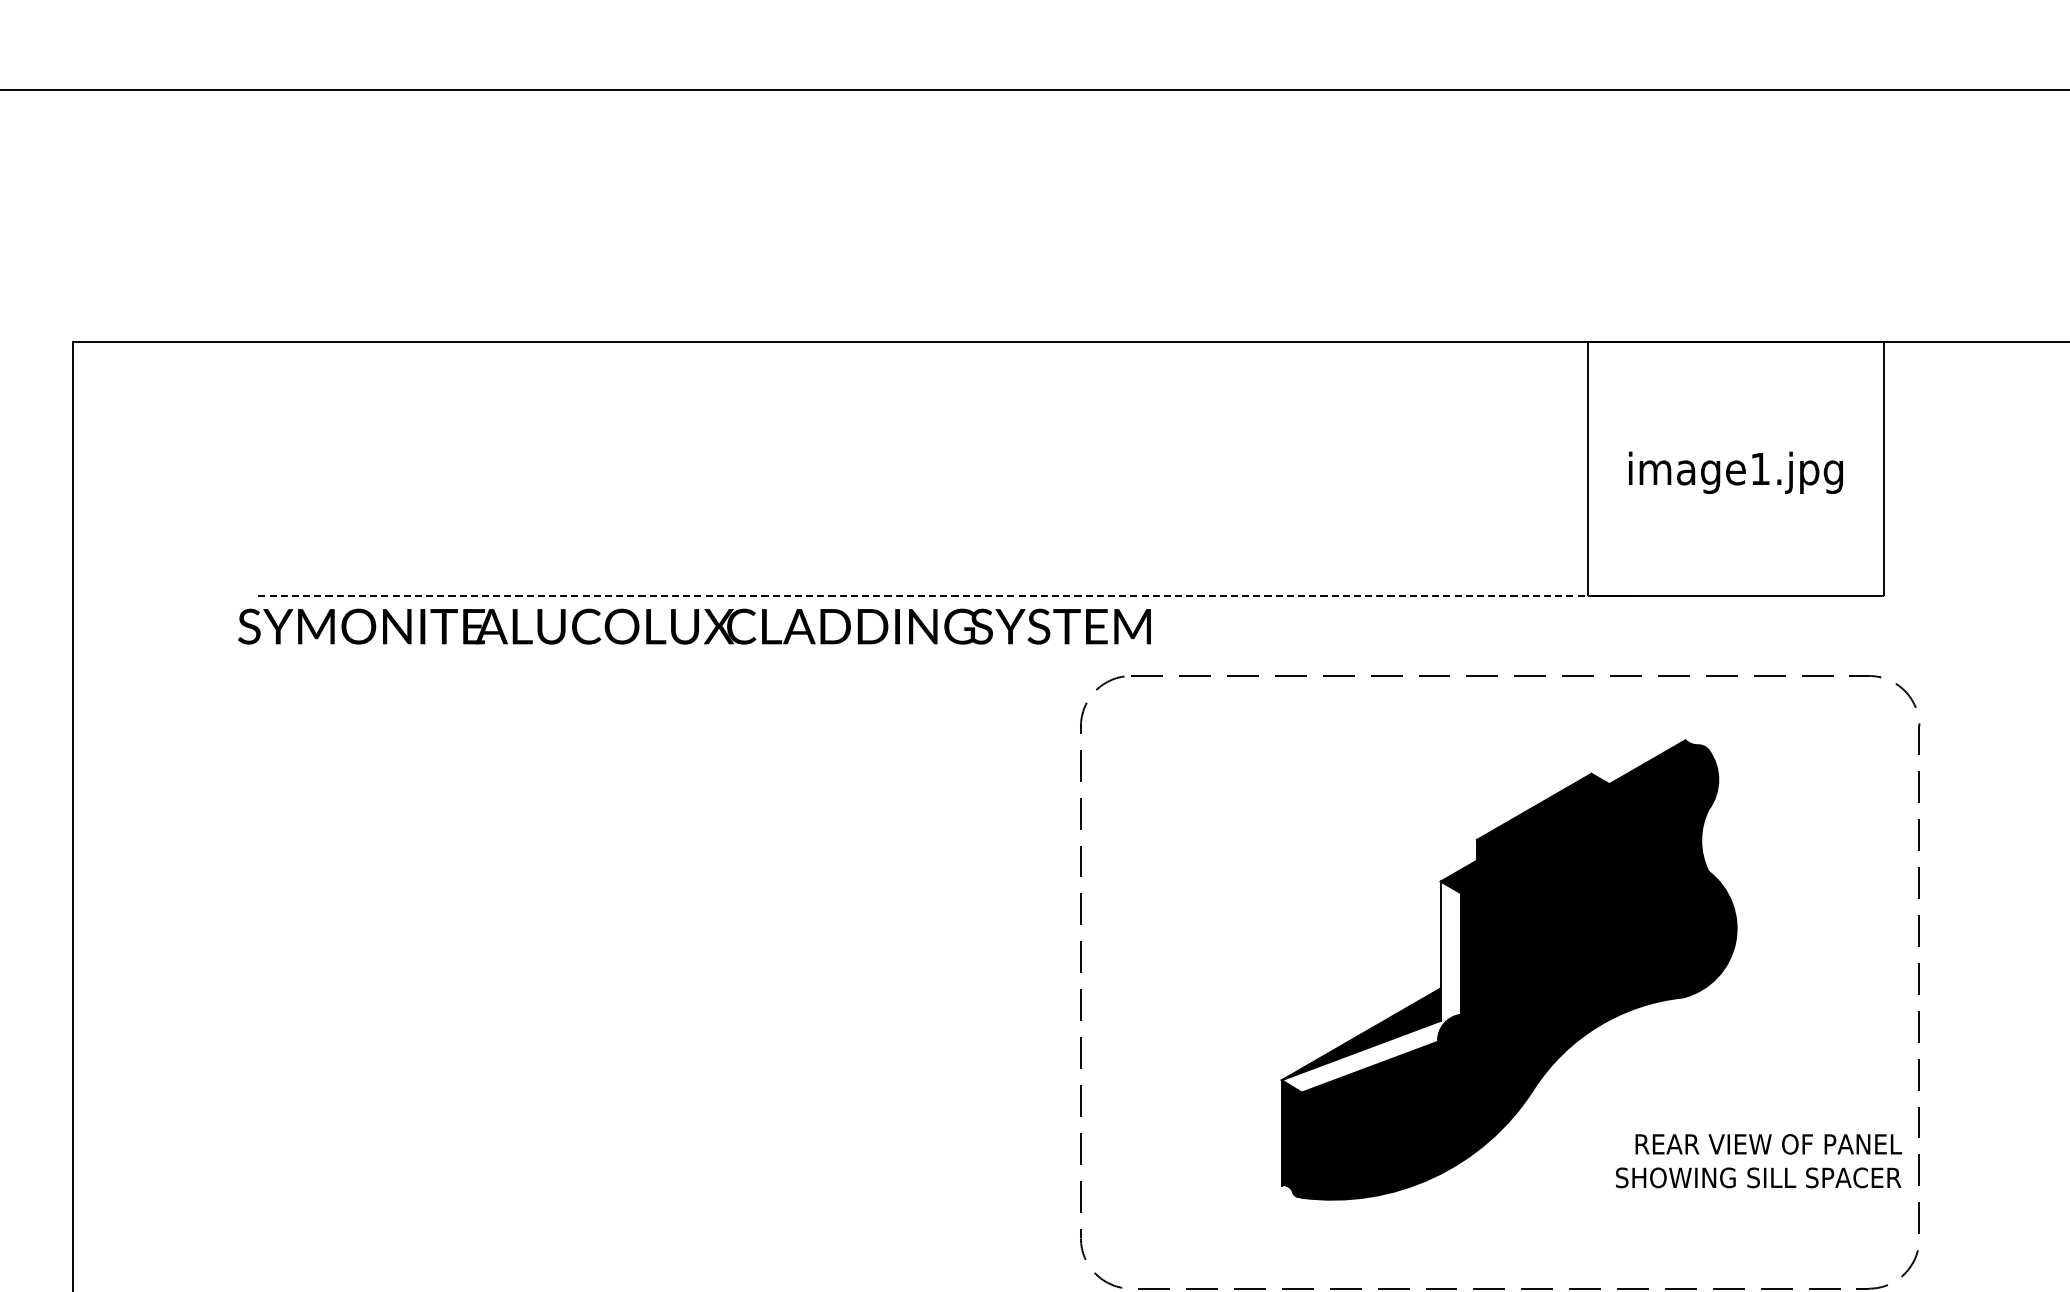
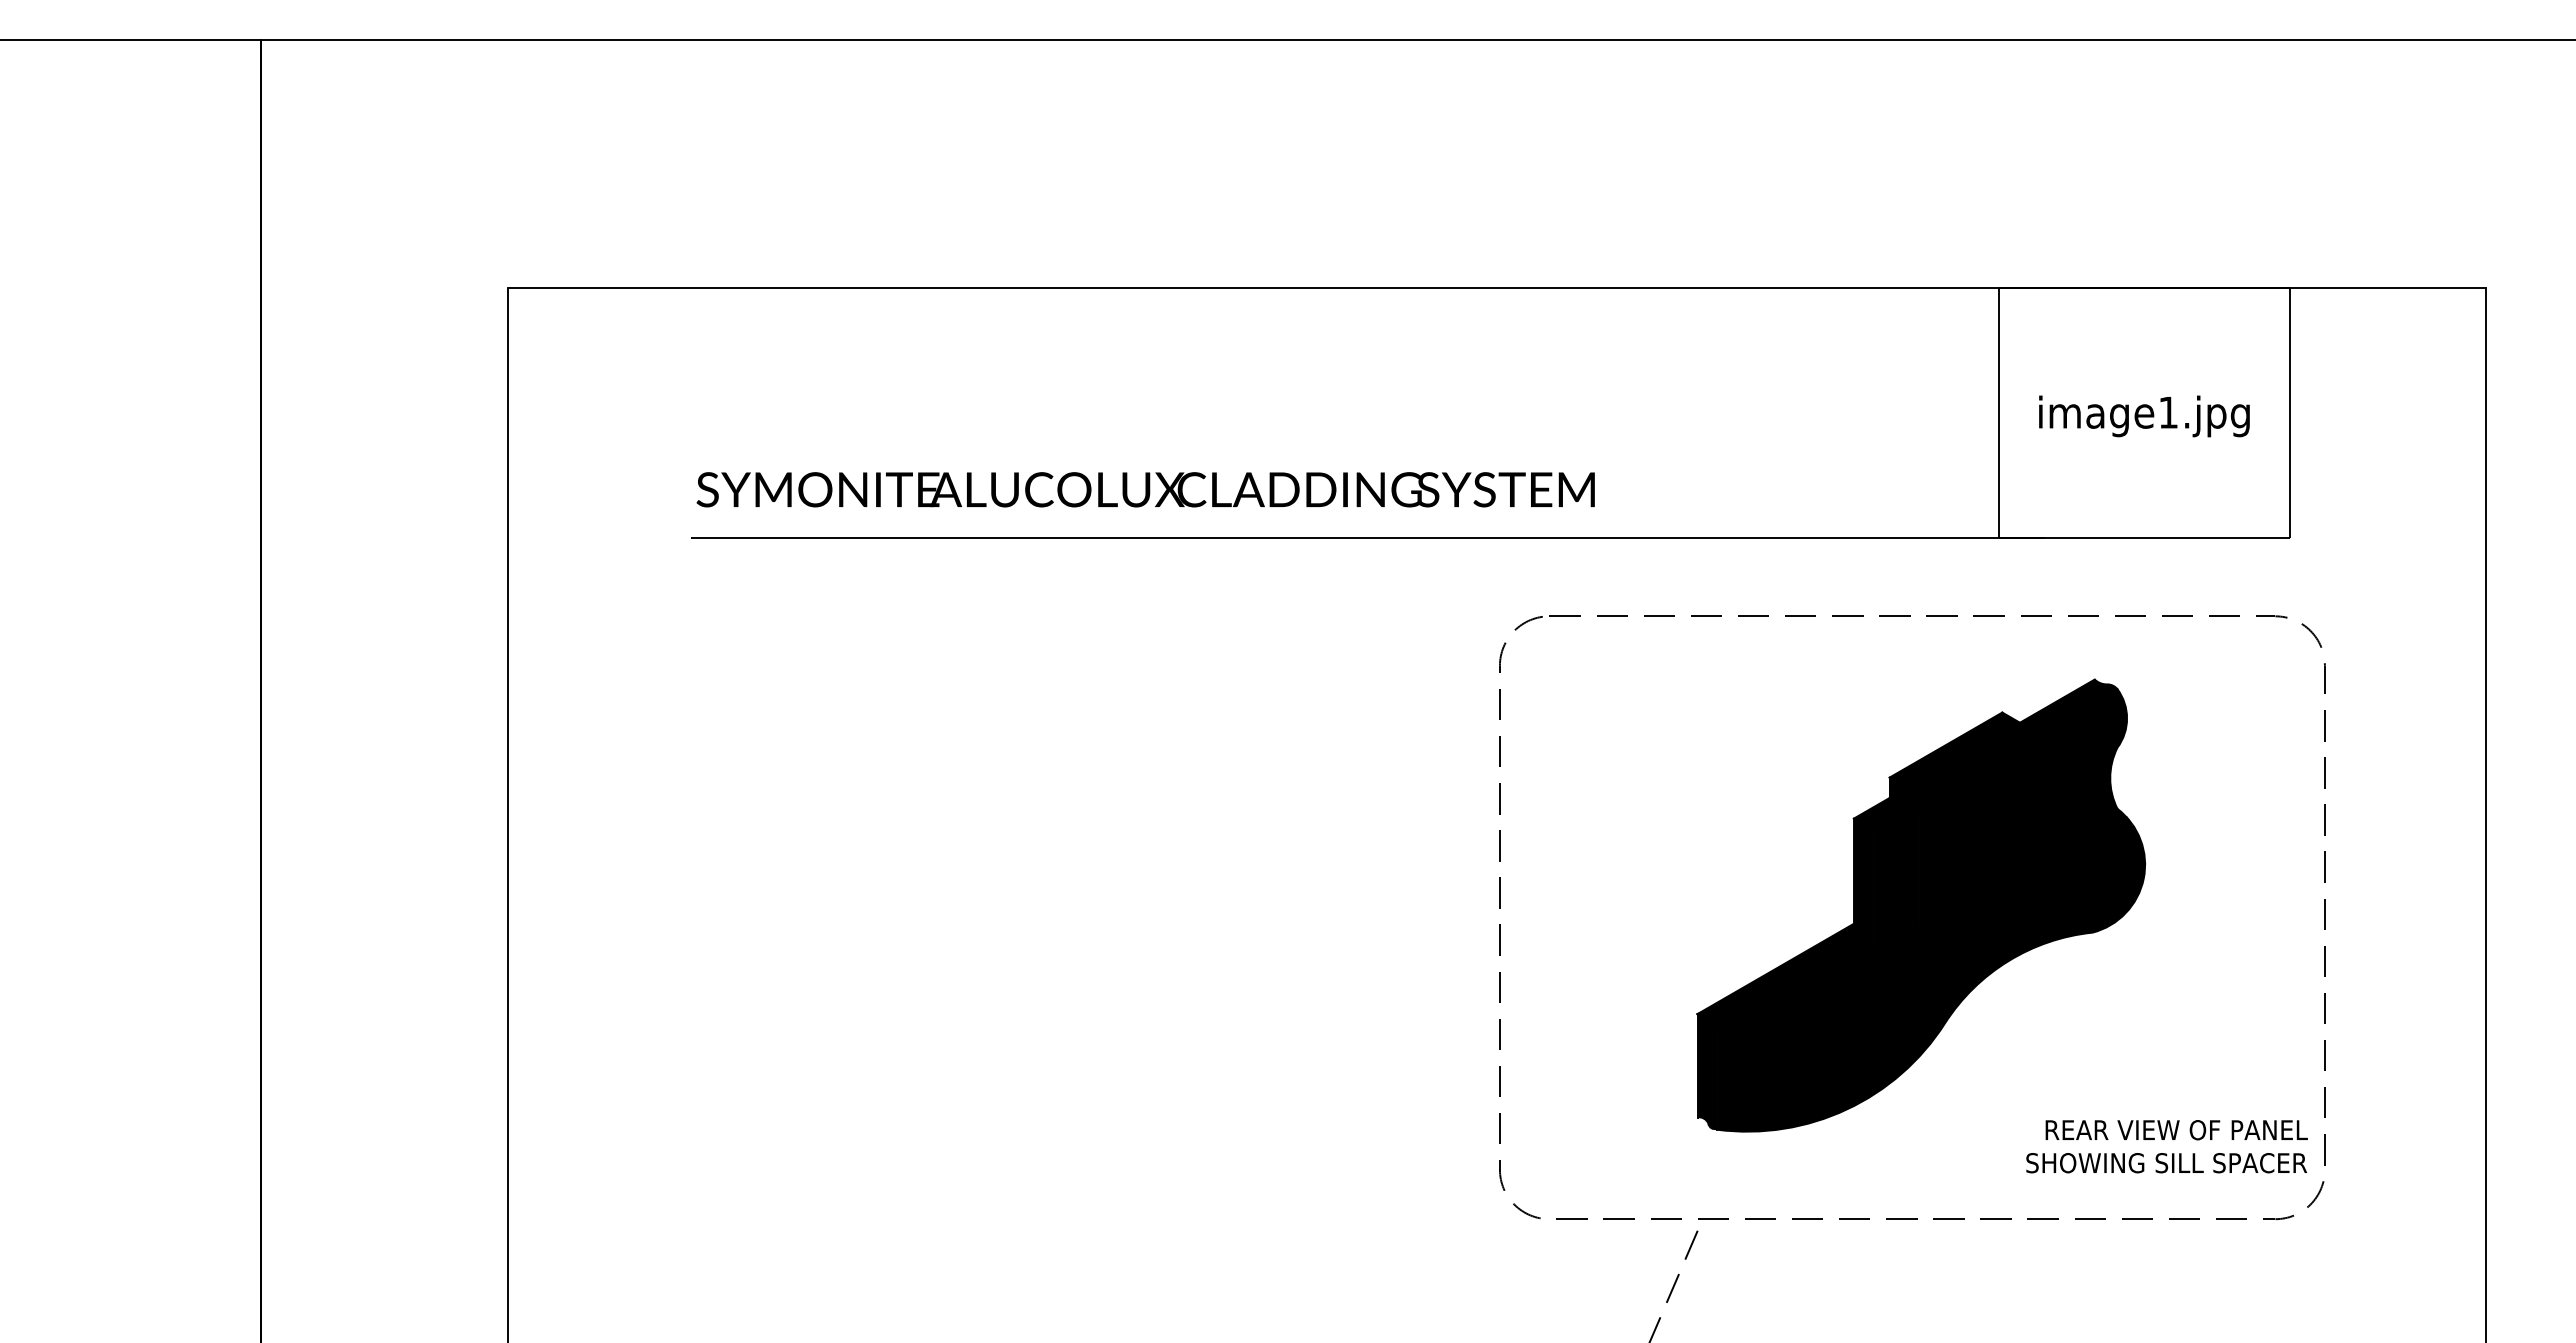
line: (947, 595) -> (1368, 537), dashed -> solid
text: (694, 626) -> (1145, 489), moved
fill: (1371, 987) -> (1785, 922), added
text: (1758, 1160) -> (2166, 1146), moved

